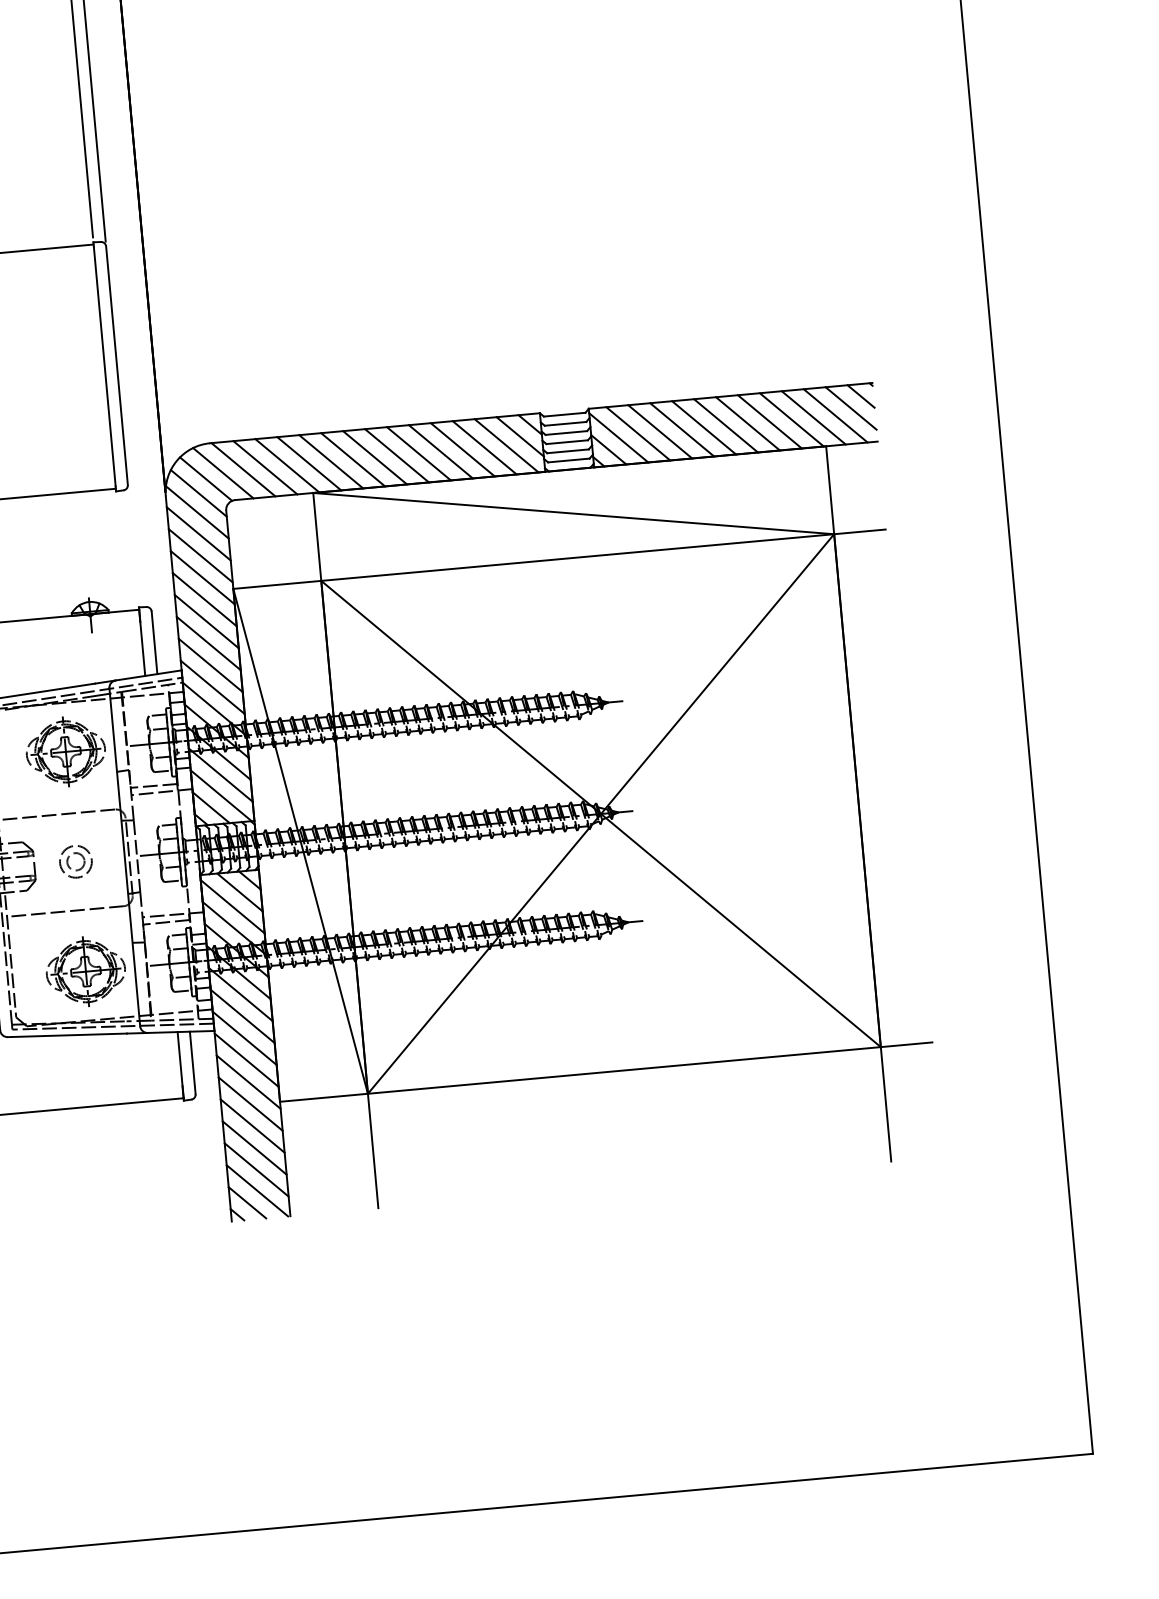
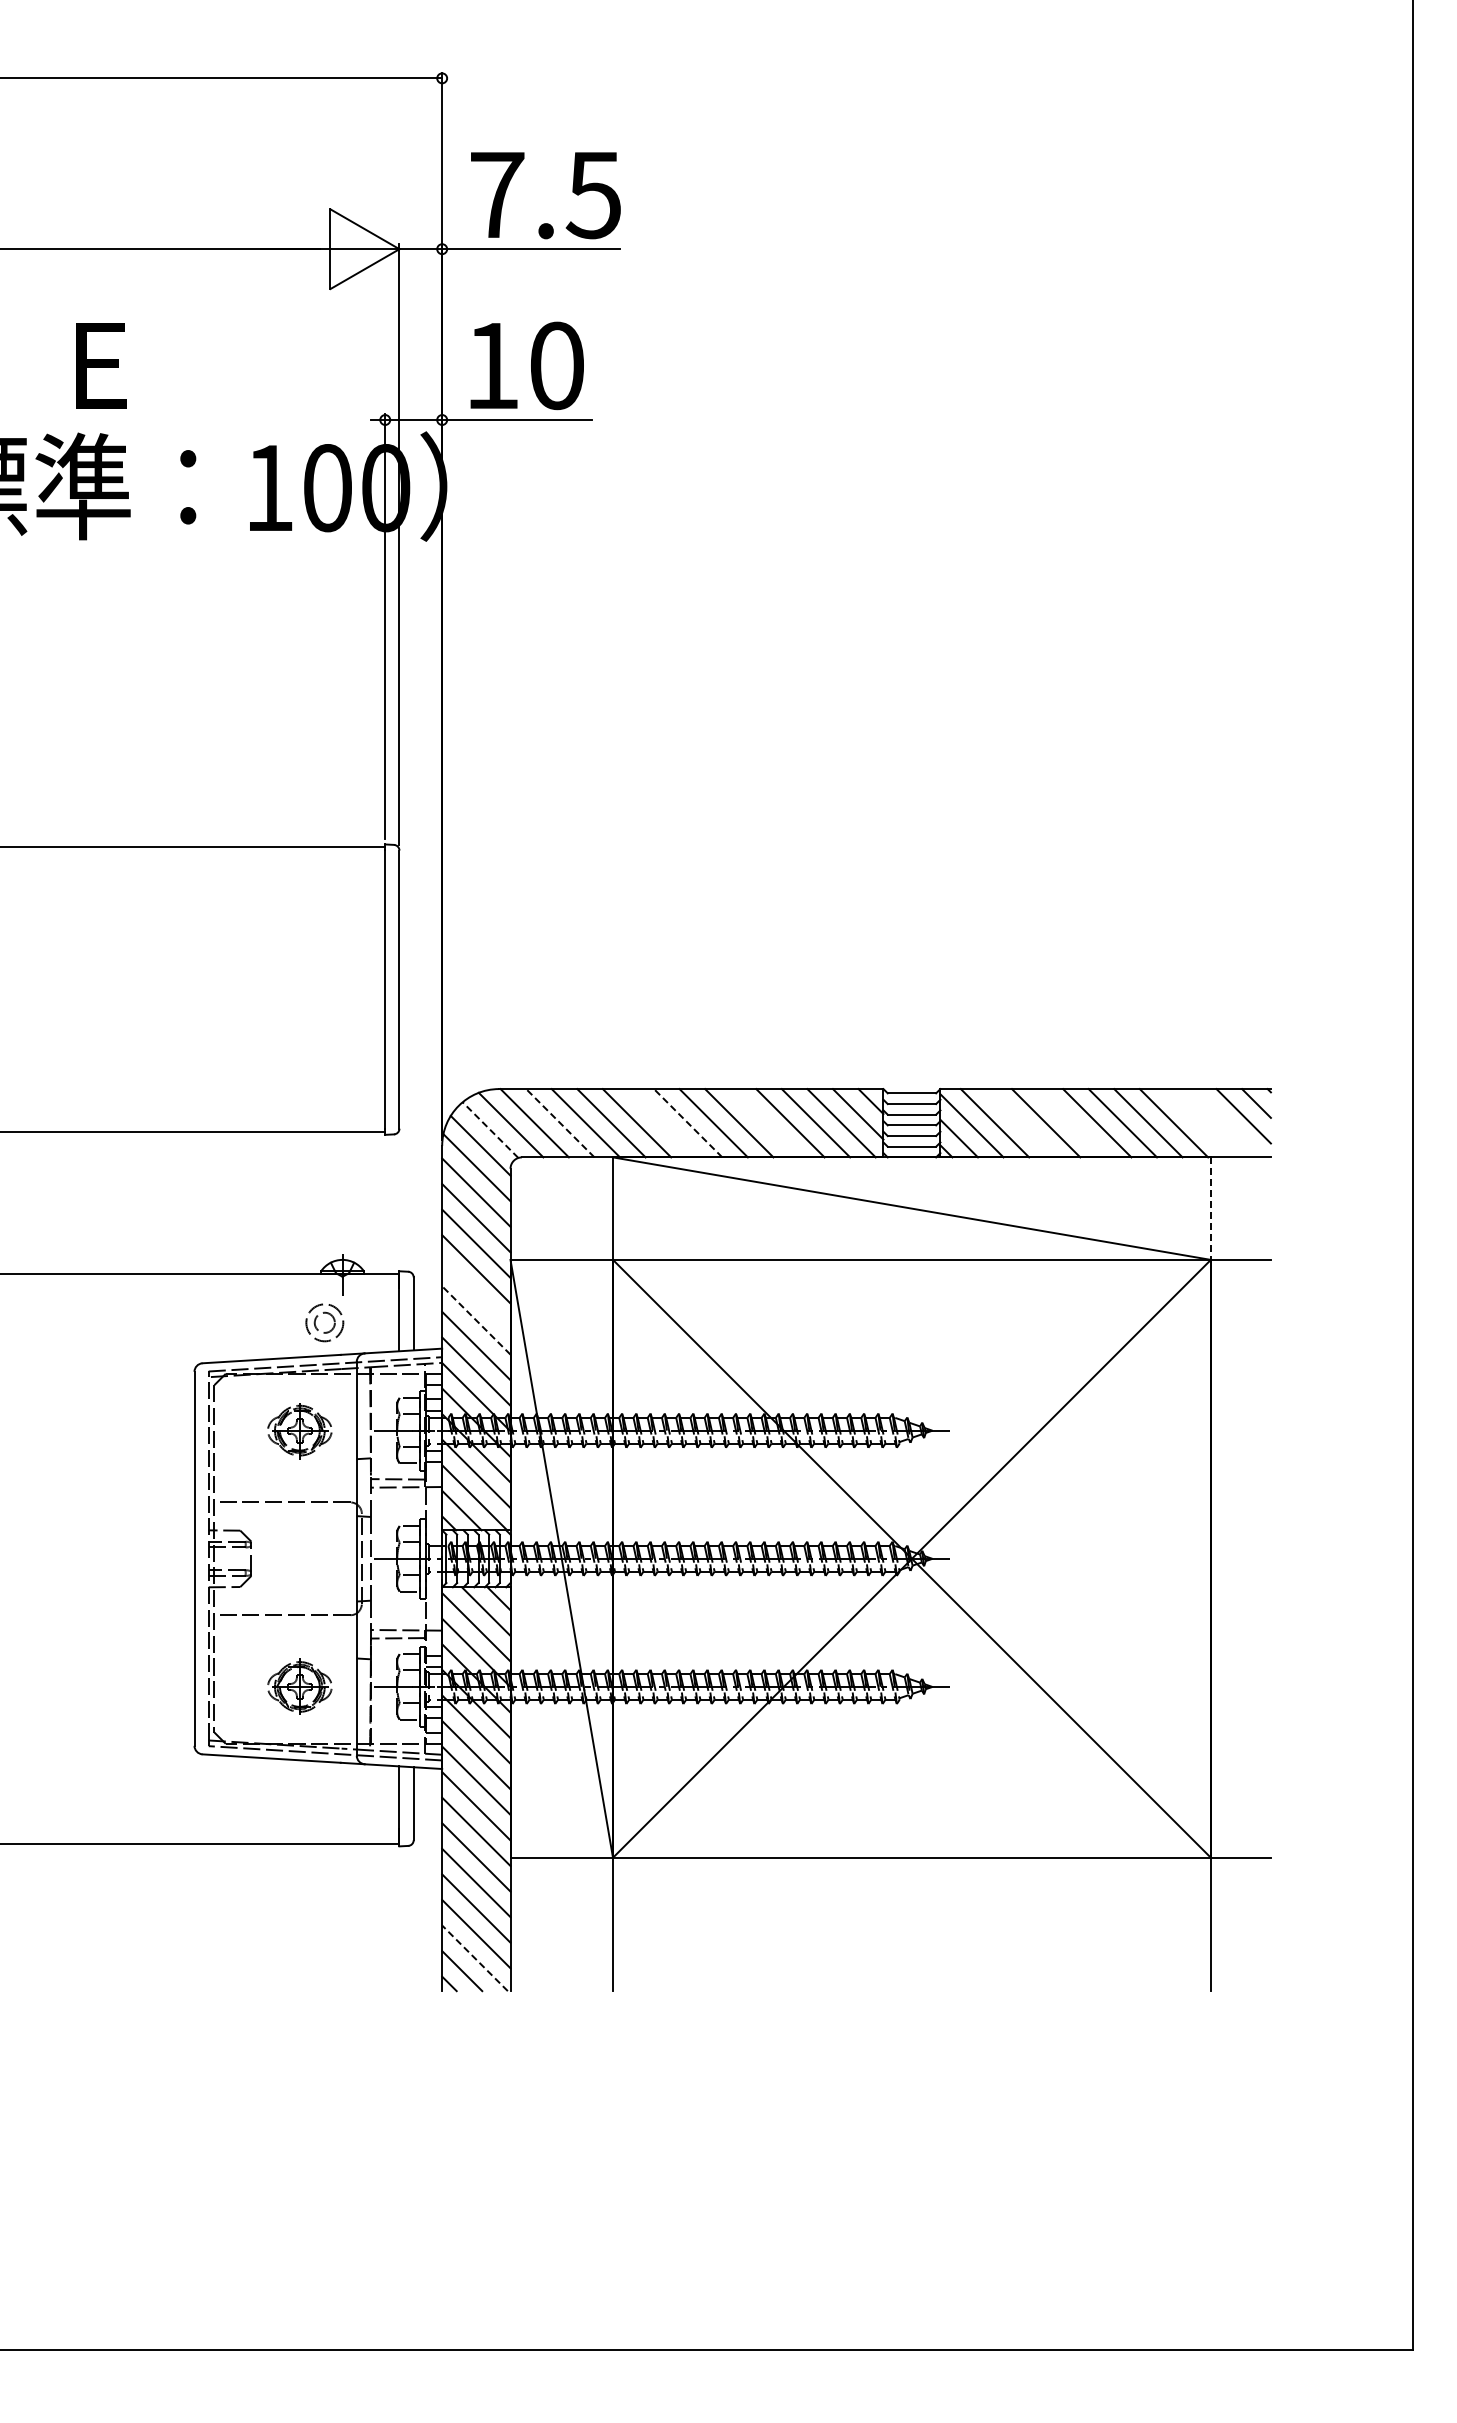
line: (835, 416) -> (1224, 1123), removed
line: (813, 418) -> (1199, 1123), removed
line: (703, 428) -> (1071, 1123), removed
line: (660, 432) -> (1020, 1123), removed
line: (440, 452) -> (764, 1123), removed
line: (374, 457) -> (687, 1122), solid -> dashed
line: (353, 460) -> (662, 1123), removed
line: (264, 467) -> (559, 1122), solid -> dashed
line: (205, 478) -> (490, 1129), solid -> dashed
line: (829, 491) -> (1210, 1209), solid -> dashed
line: (206, 621) -> (476, 1294), removed
line: (208, 643) -> (476, 1320), solid -> dashed
part: (65, 751) -> (299, 1430), size x0.7
part: (70, 856) -> (318, 1316), moved
part: (85, 971) -> (299, 1686), size x0.7
line: (256, 1190) -> (474, 1957), solid -> dashed

